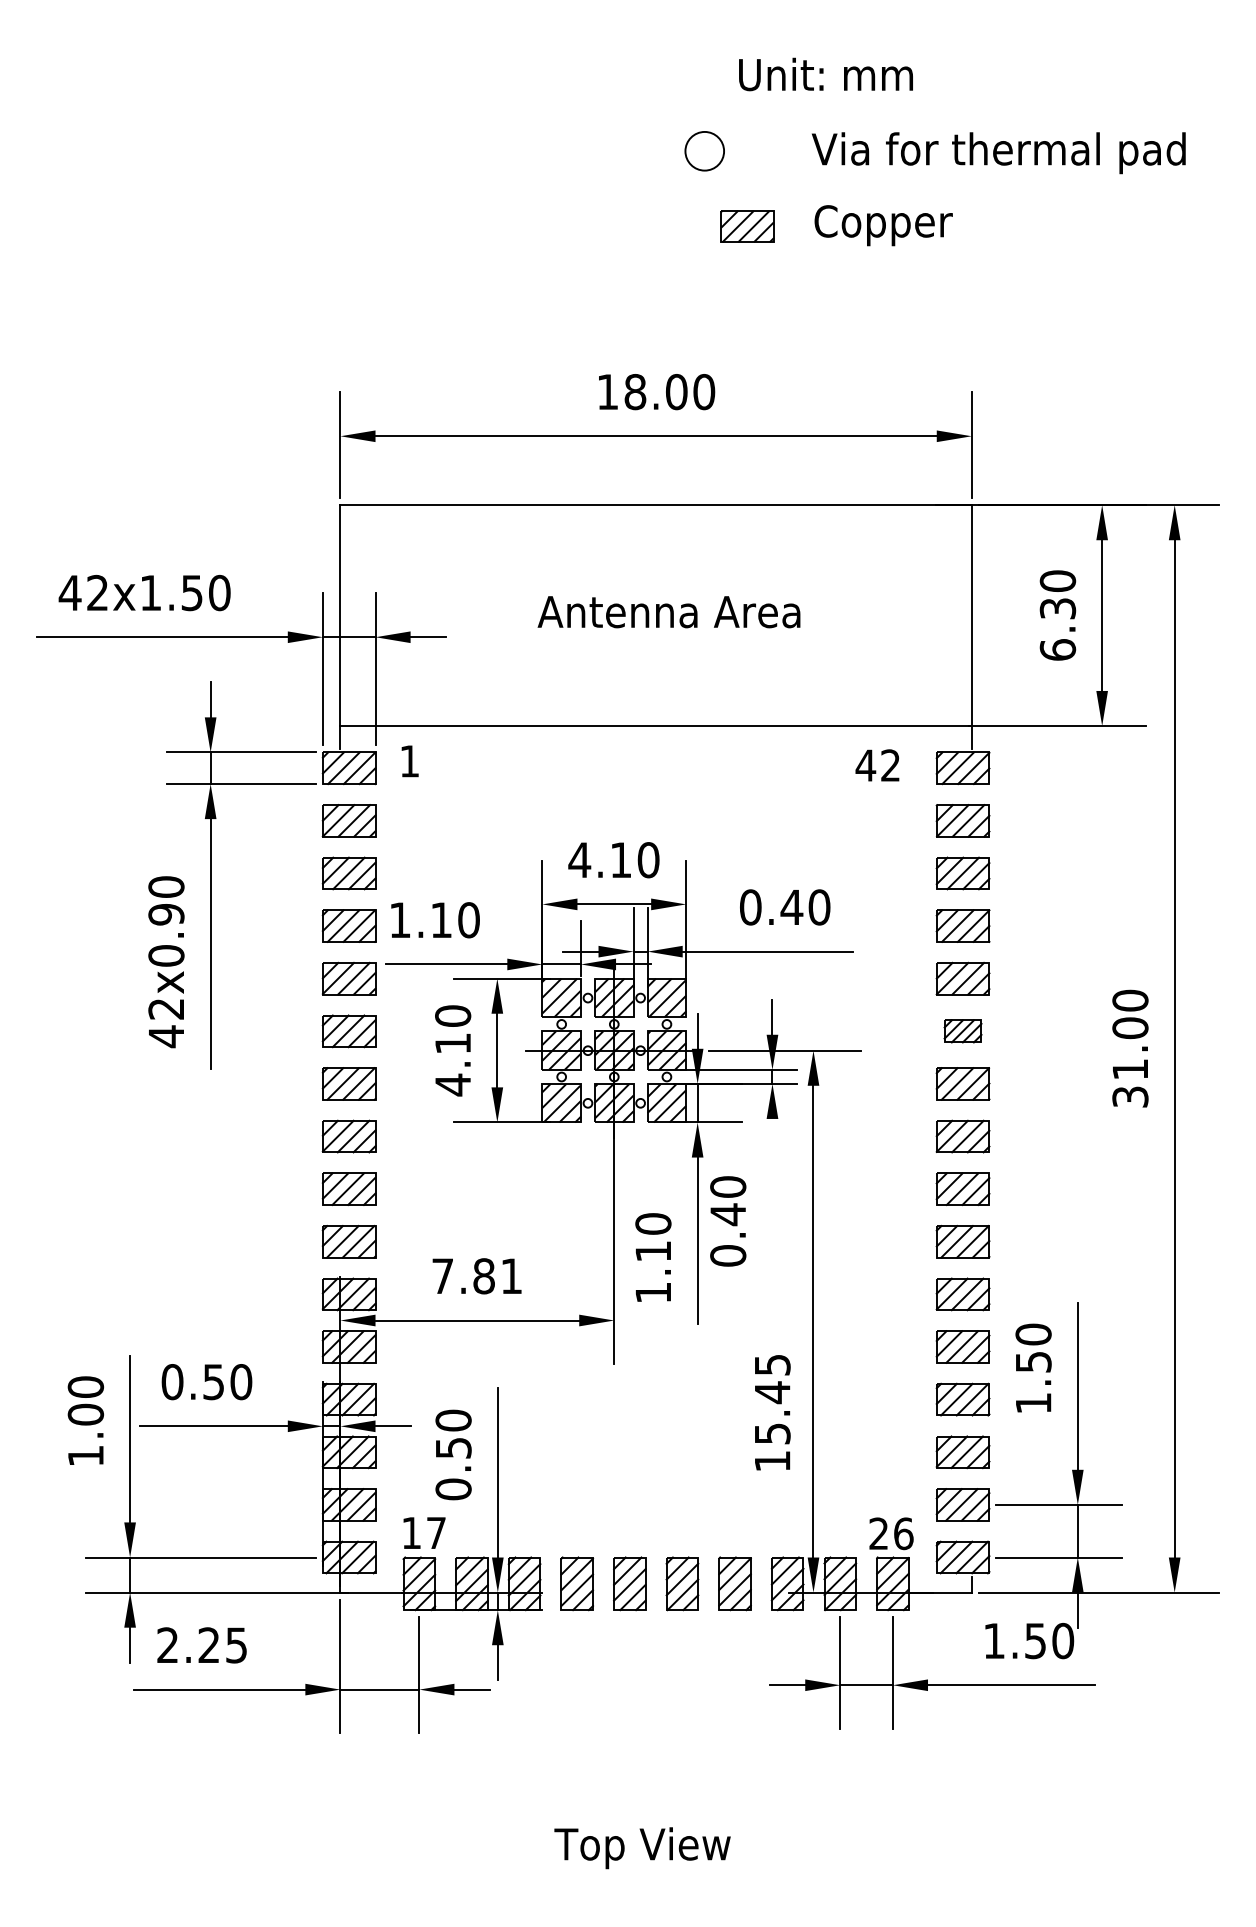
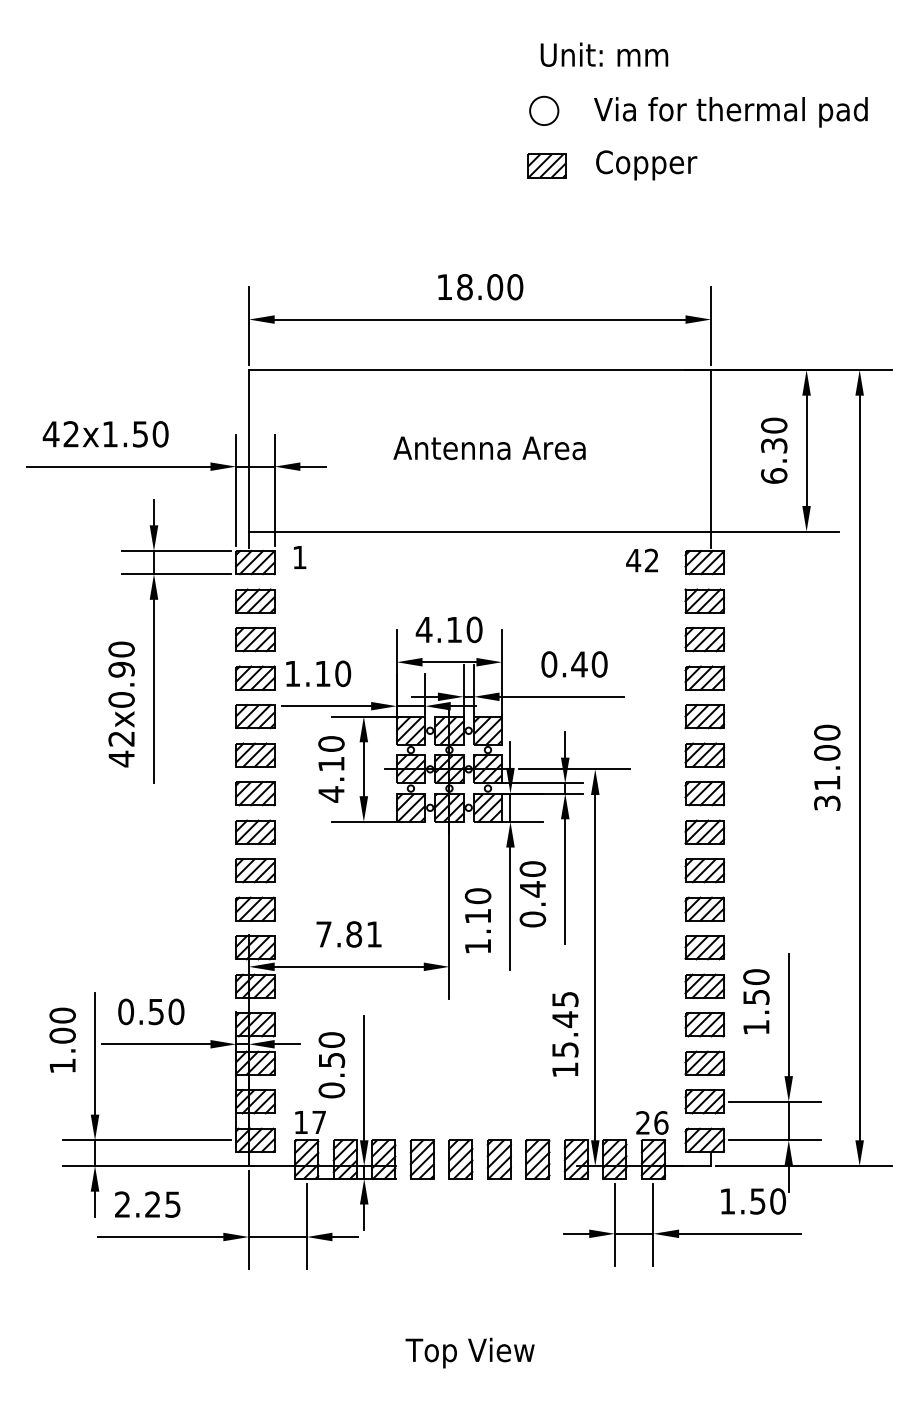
circle: (704, 151) -> (544, 111), moved
part: (962, 1031) -> (704, 755), size x1.43
line: (772, 1203) -> (565, 881), added

